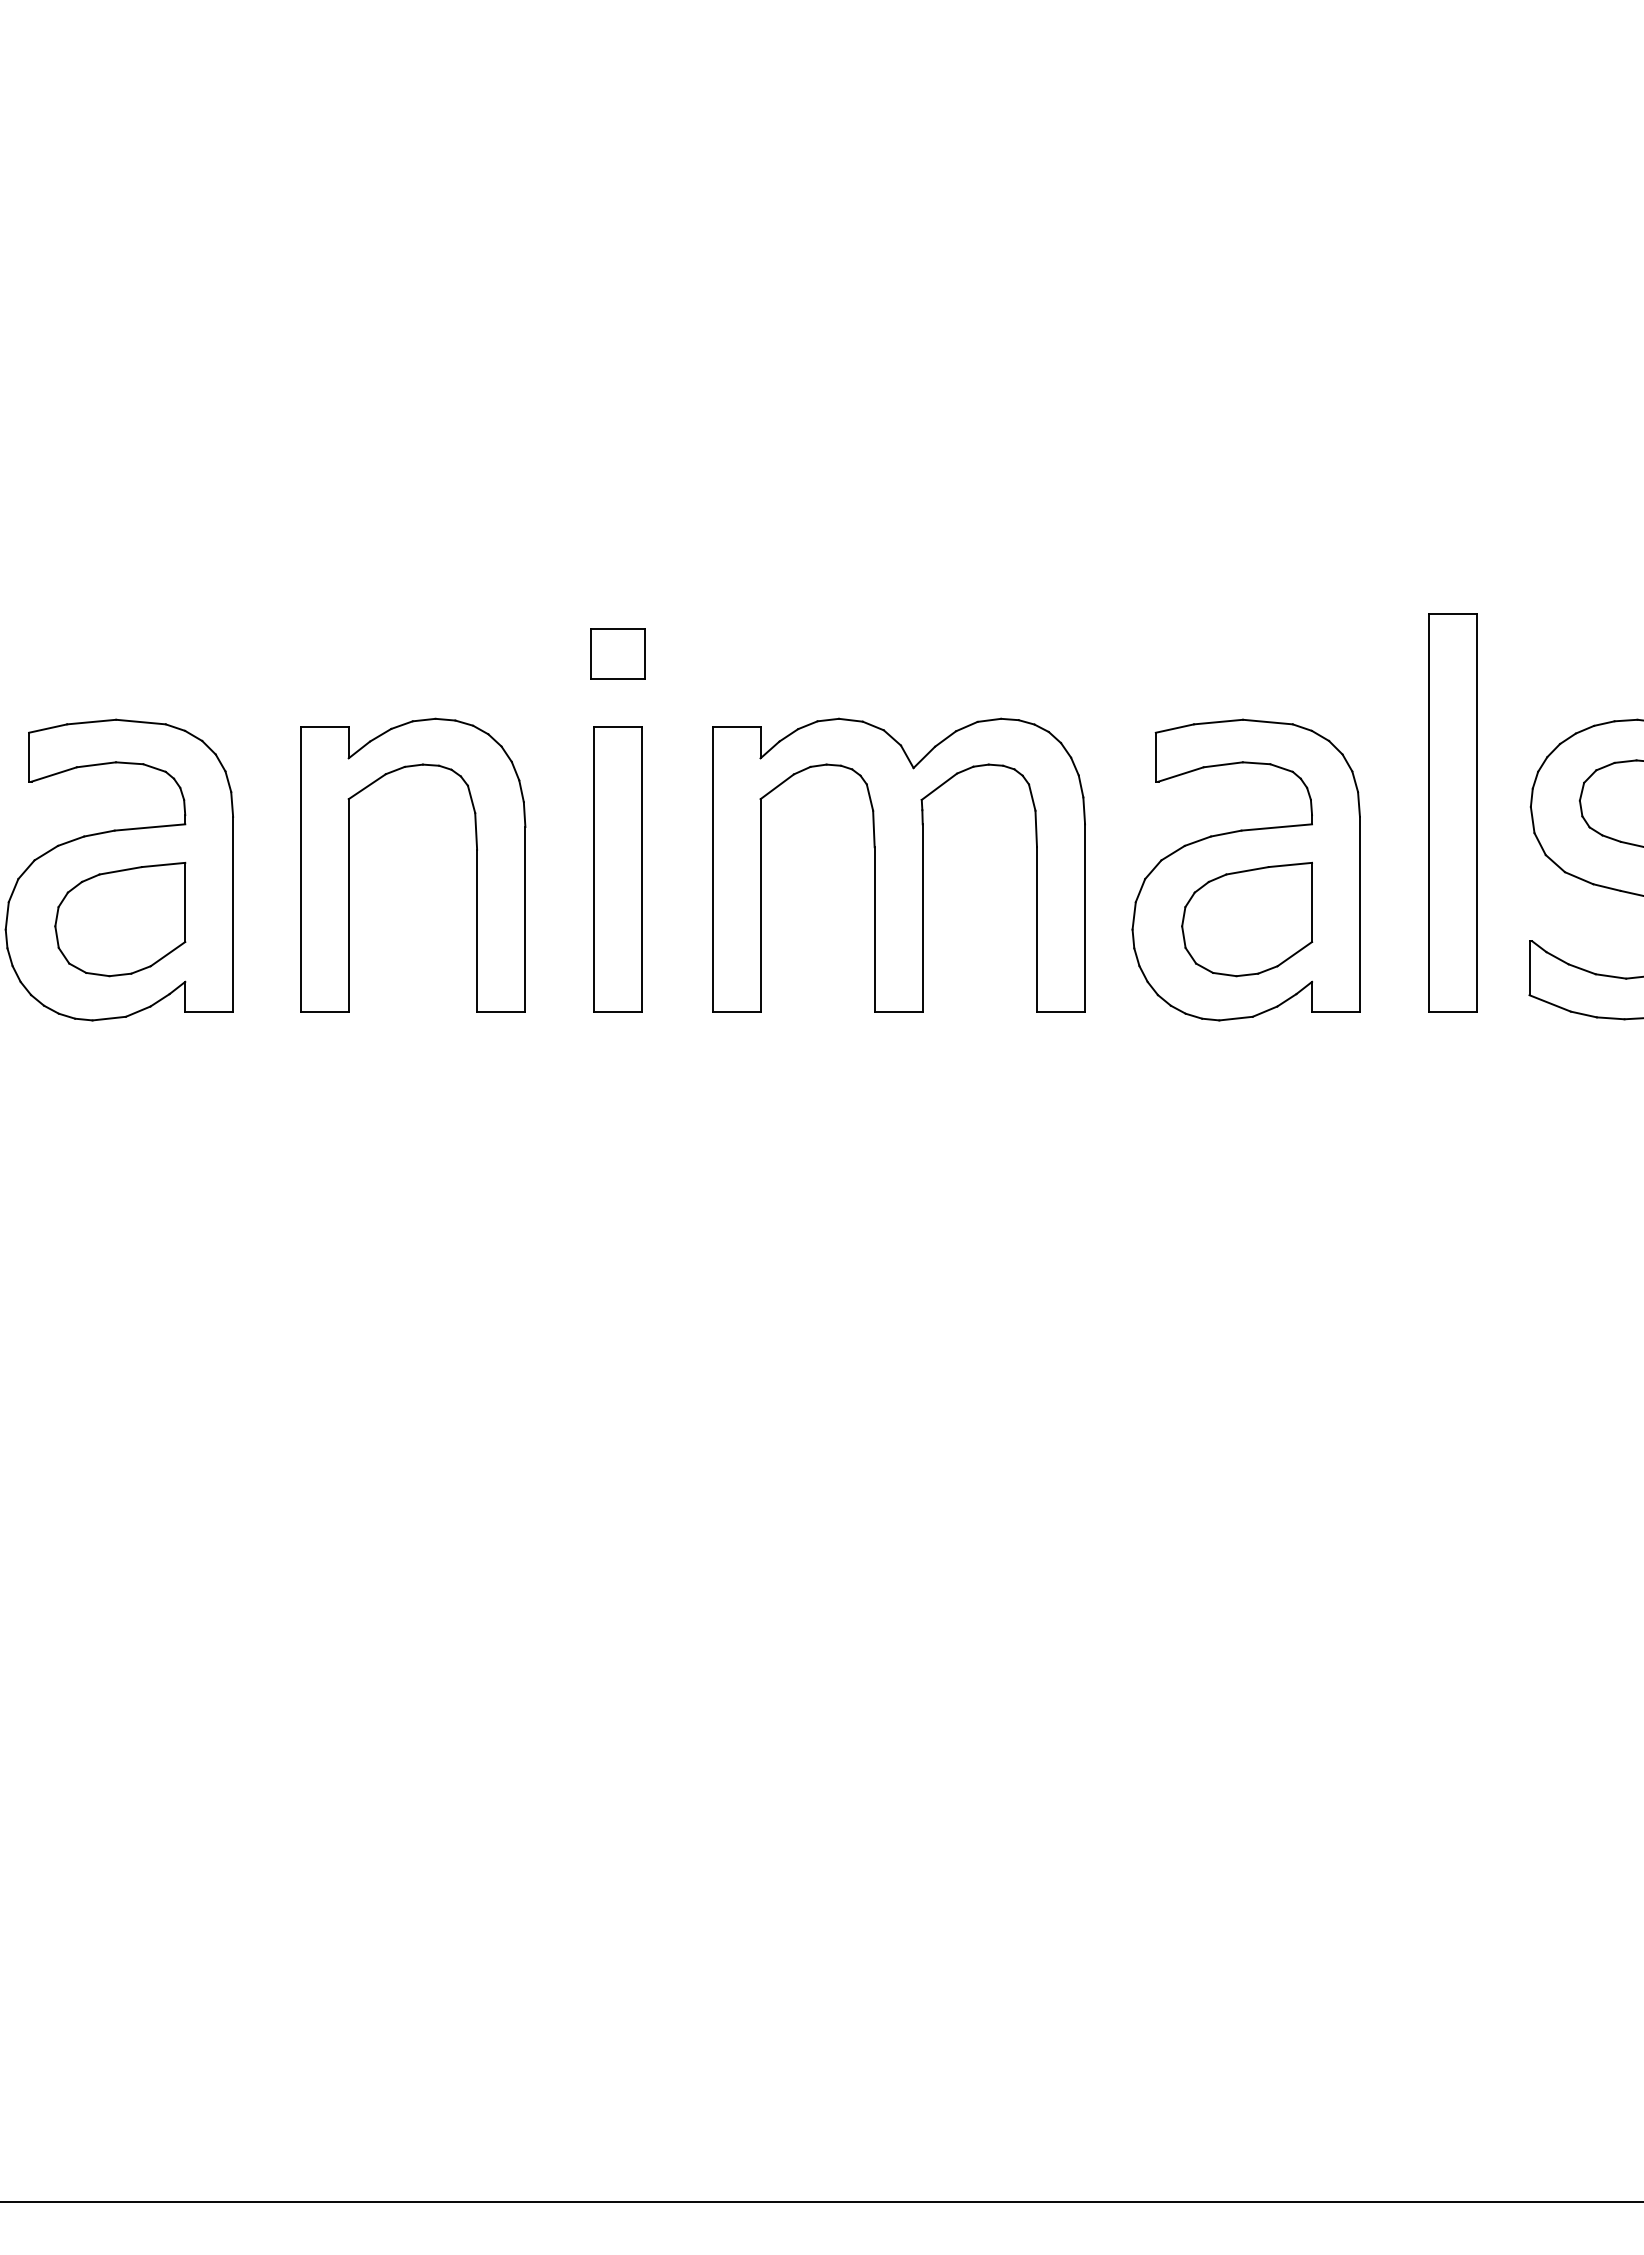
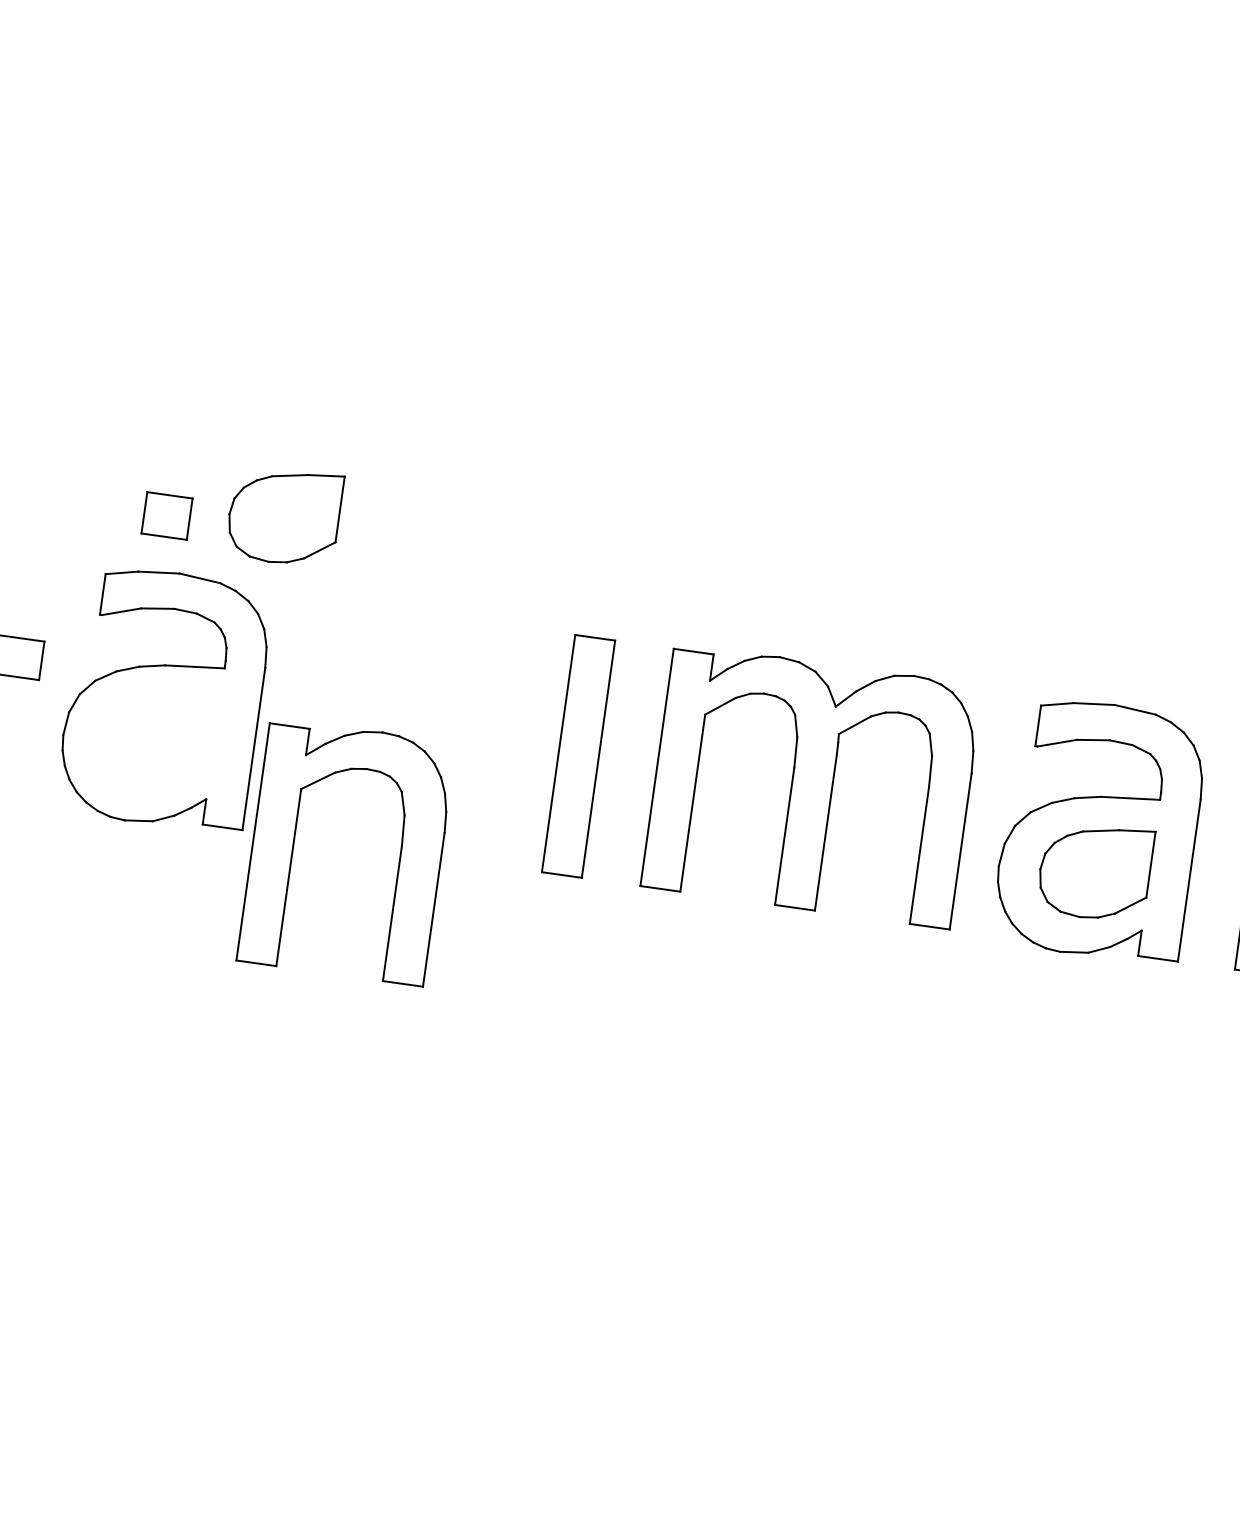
part: (617, 653) -> (166, 515), moved
part: (476, 864) -> (399, 858), moved
part: (120, 919) -> (284, 516), moved

